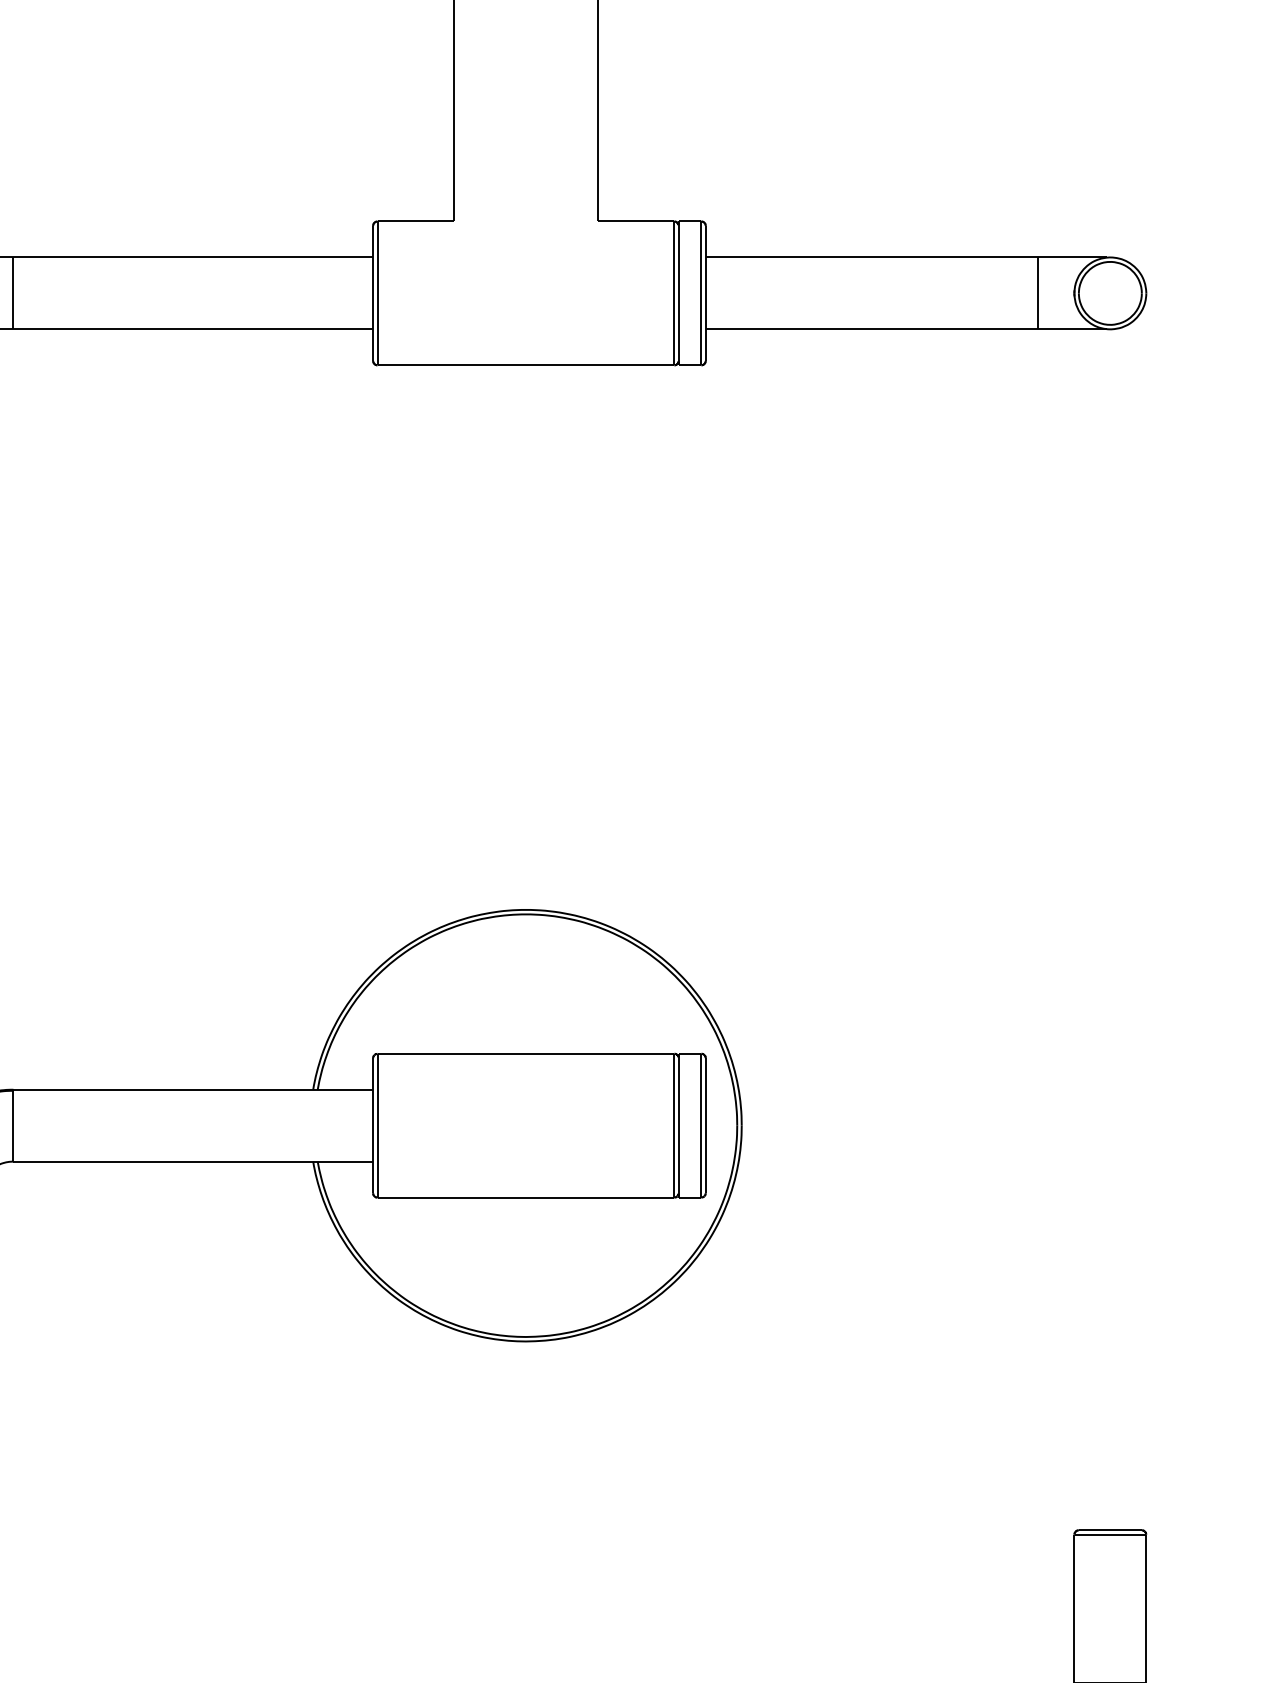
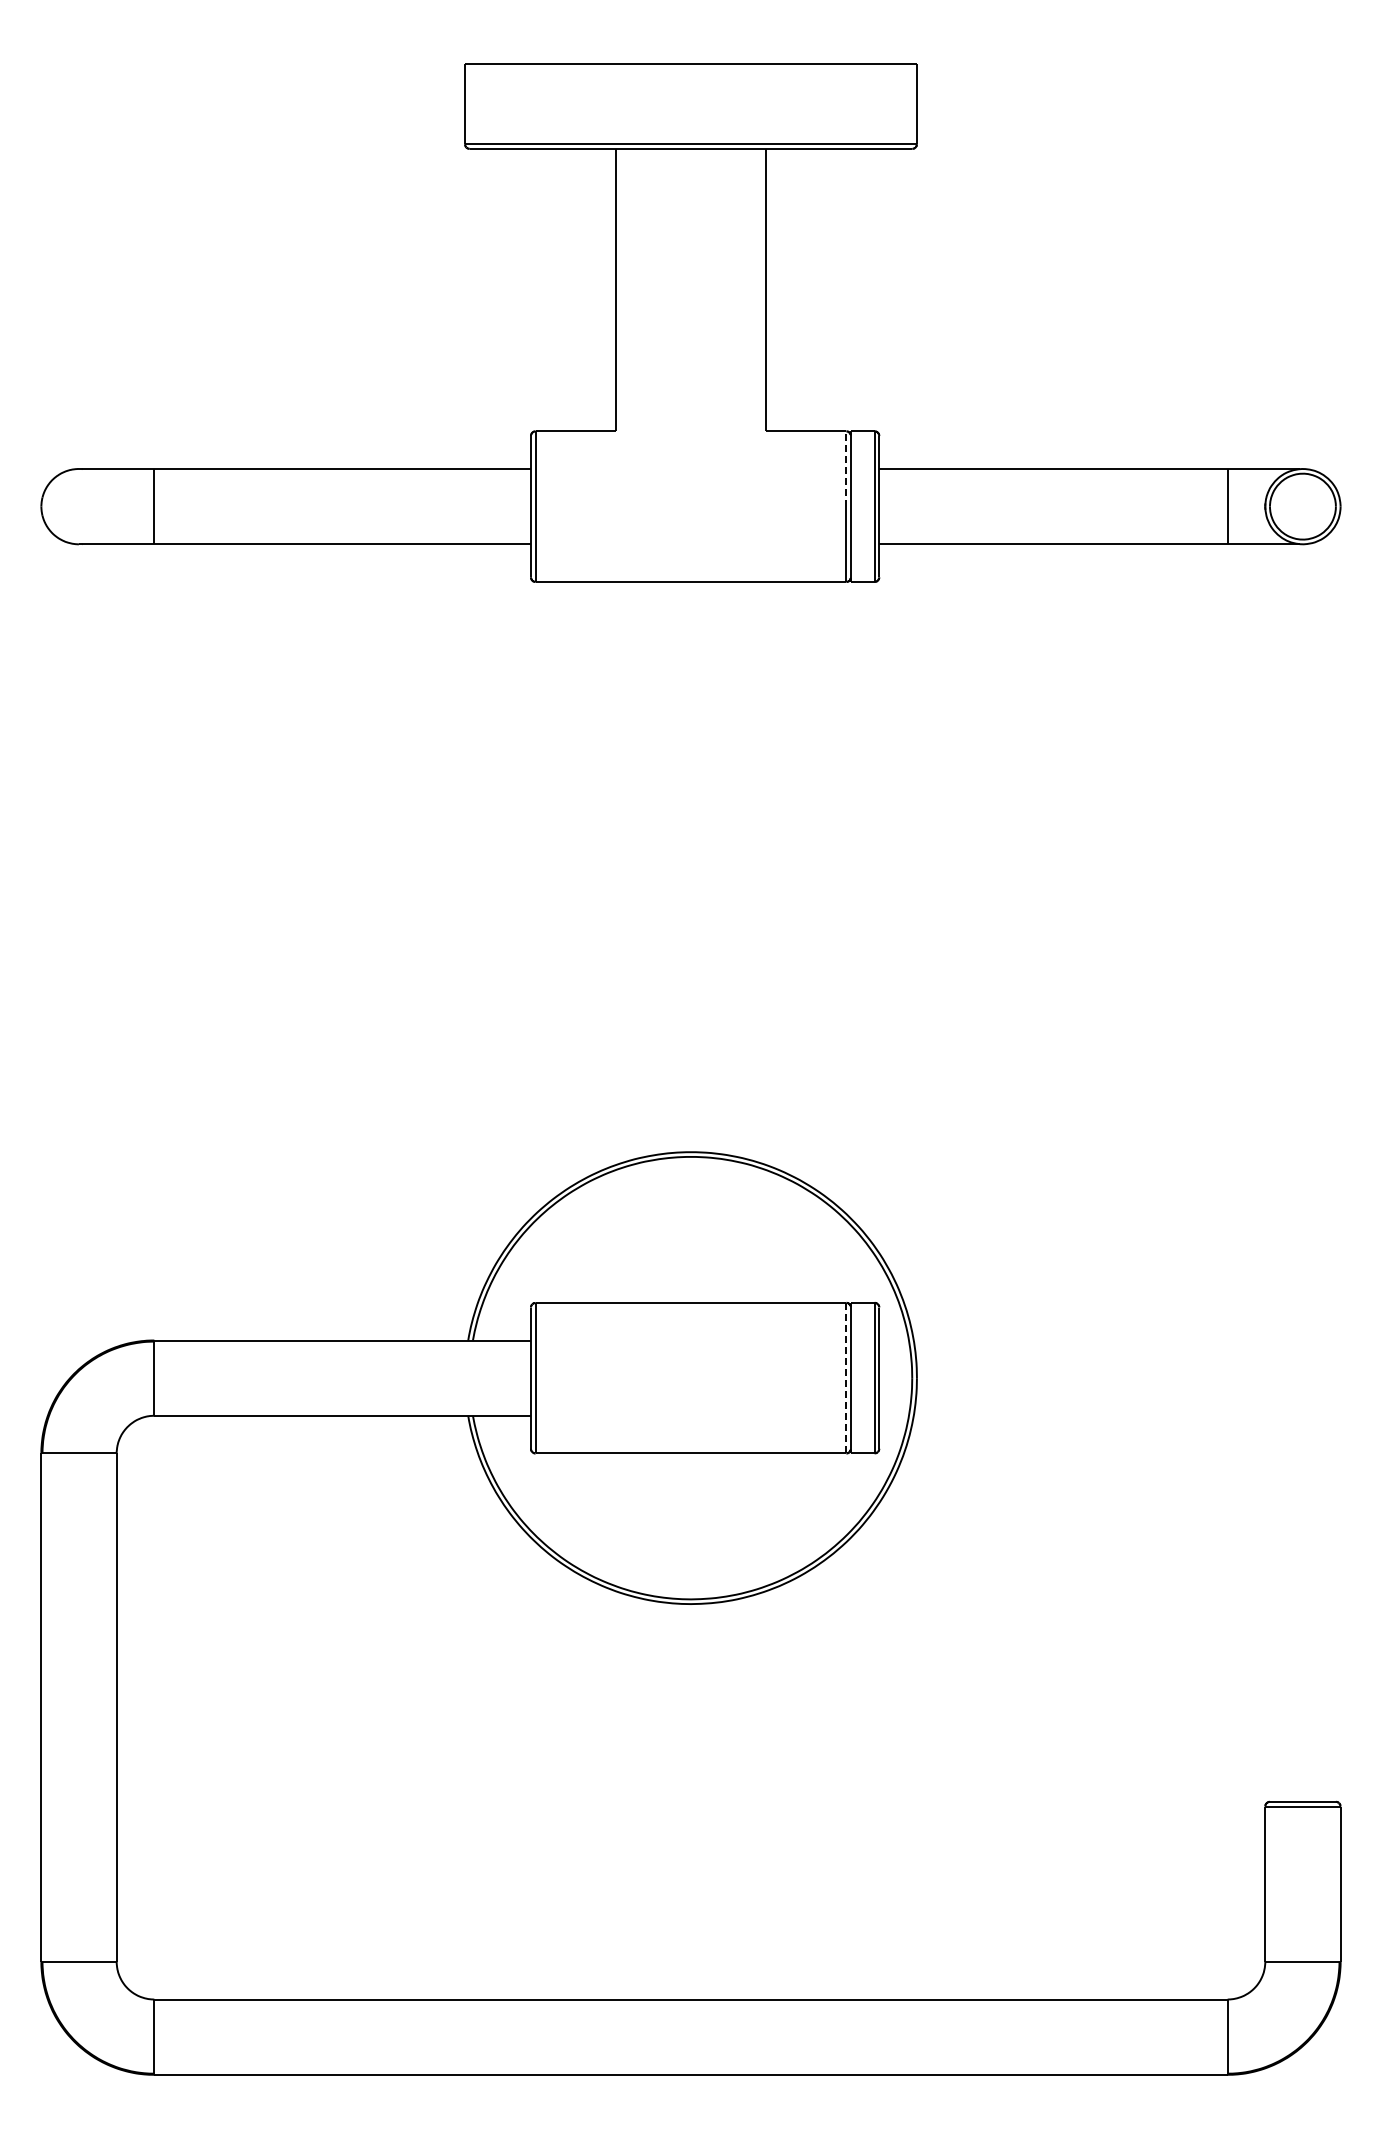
line: (674, 256) -> (846, 468), solid -> dashed
line: (674, 1125) -> (846, 1377), solid -> dashed

